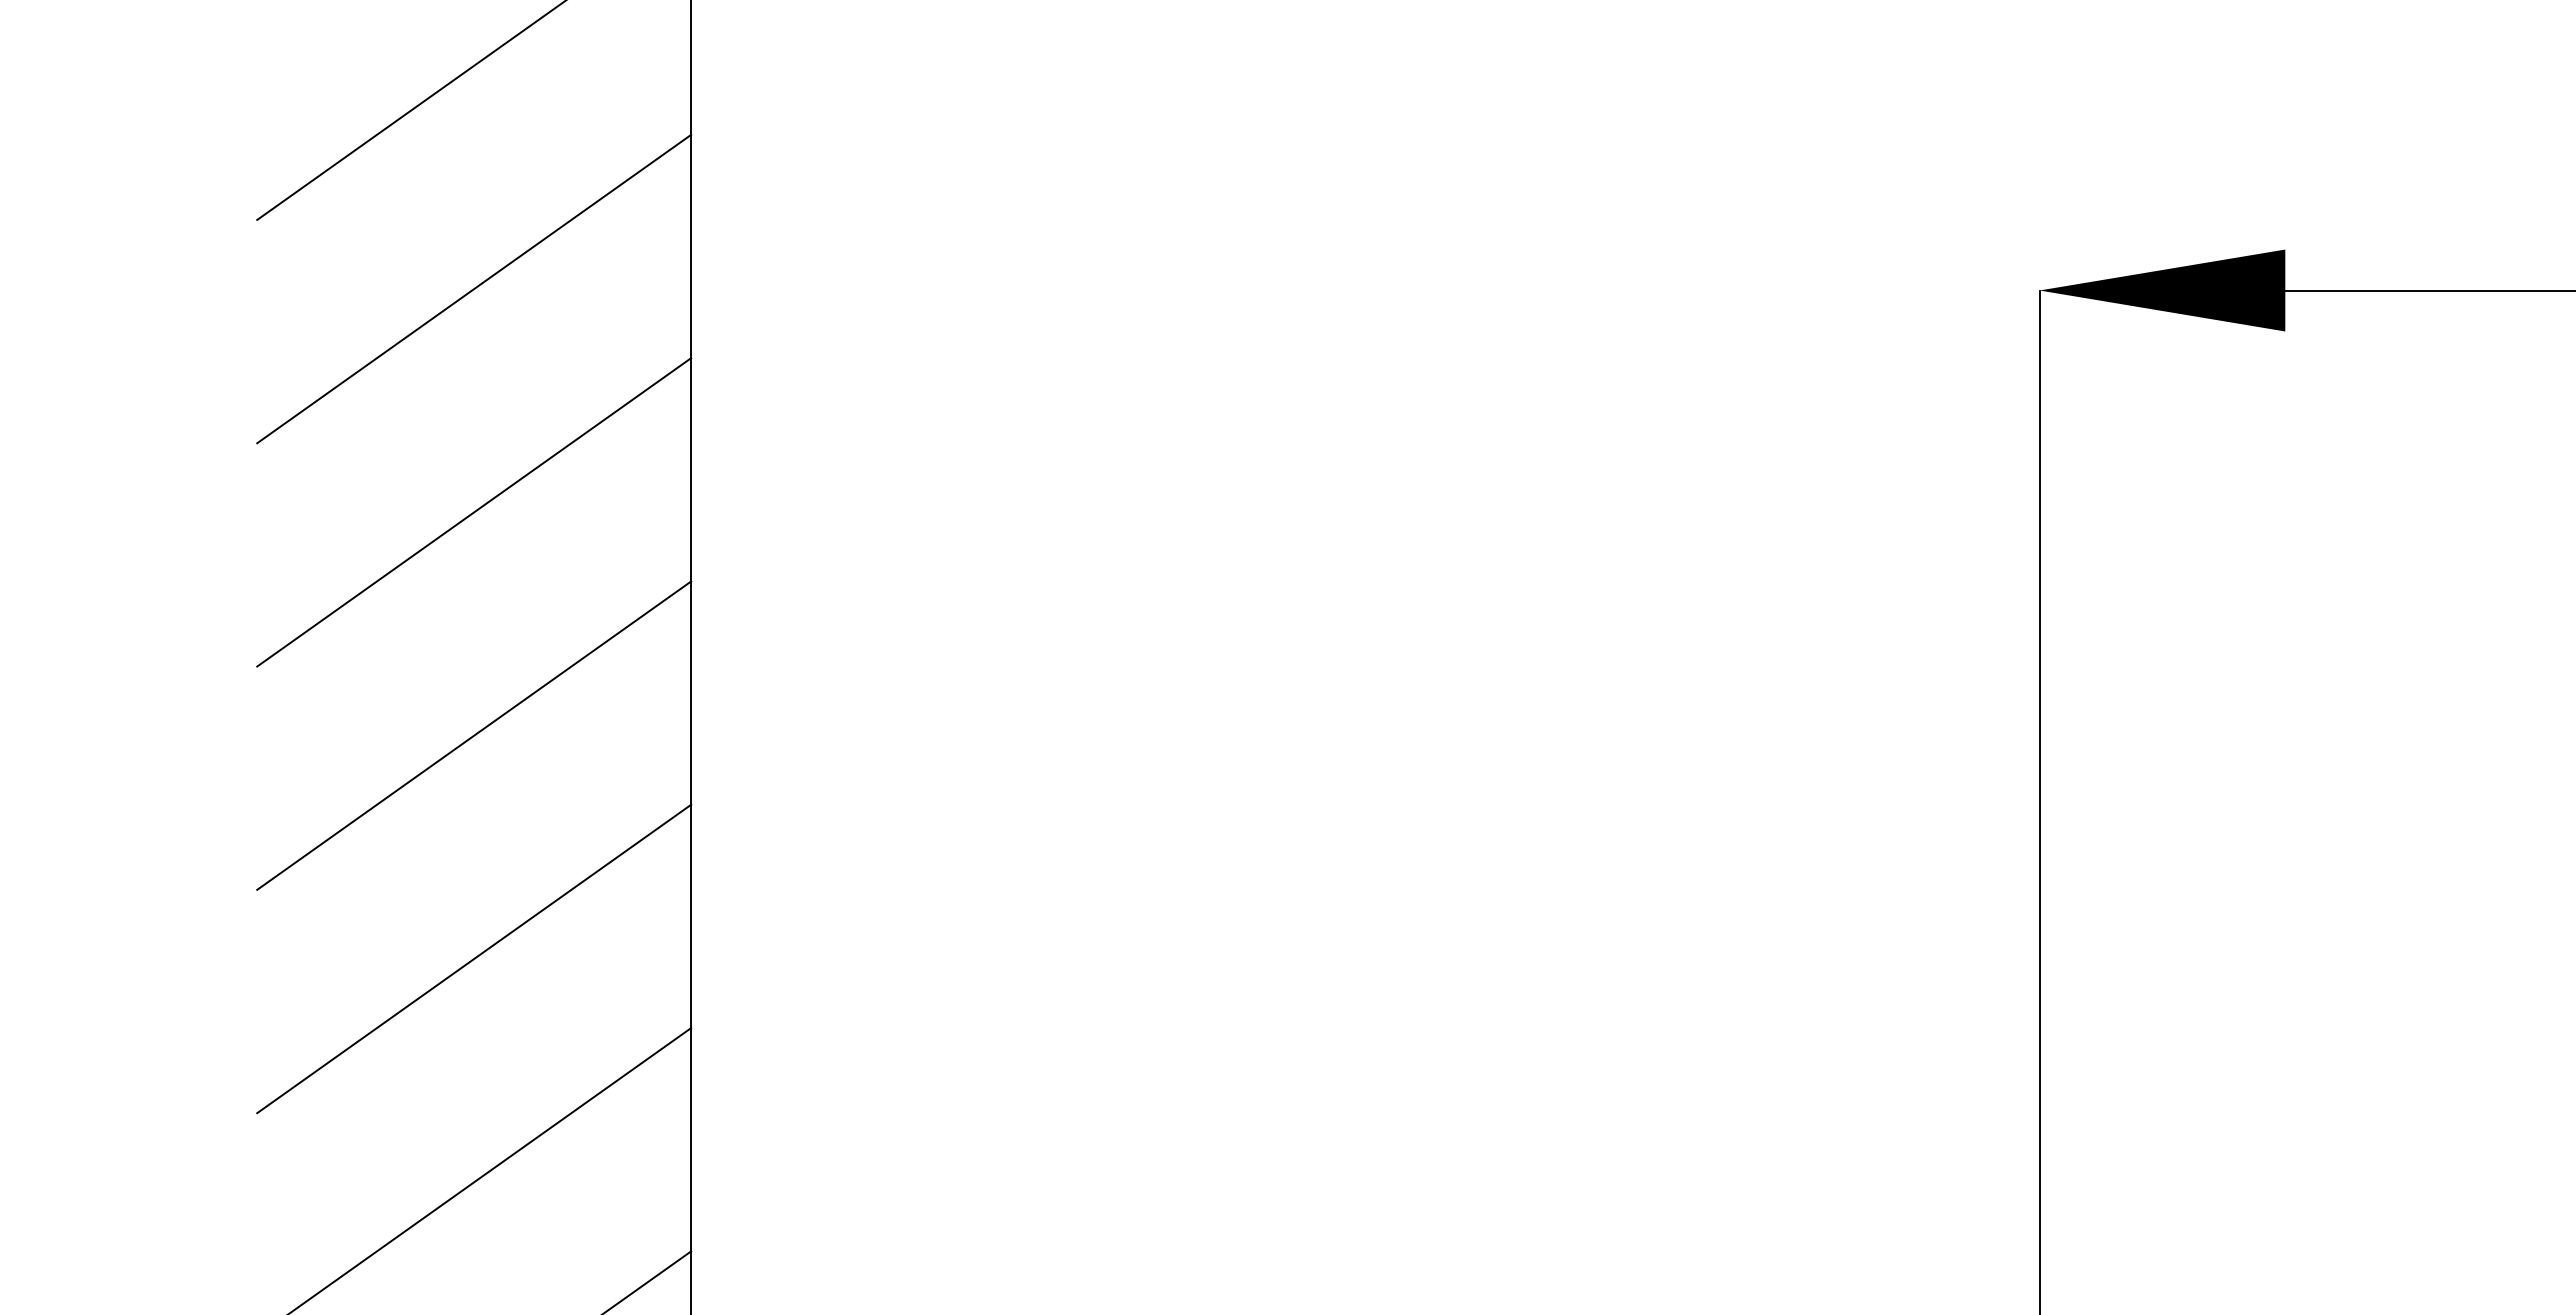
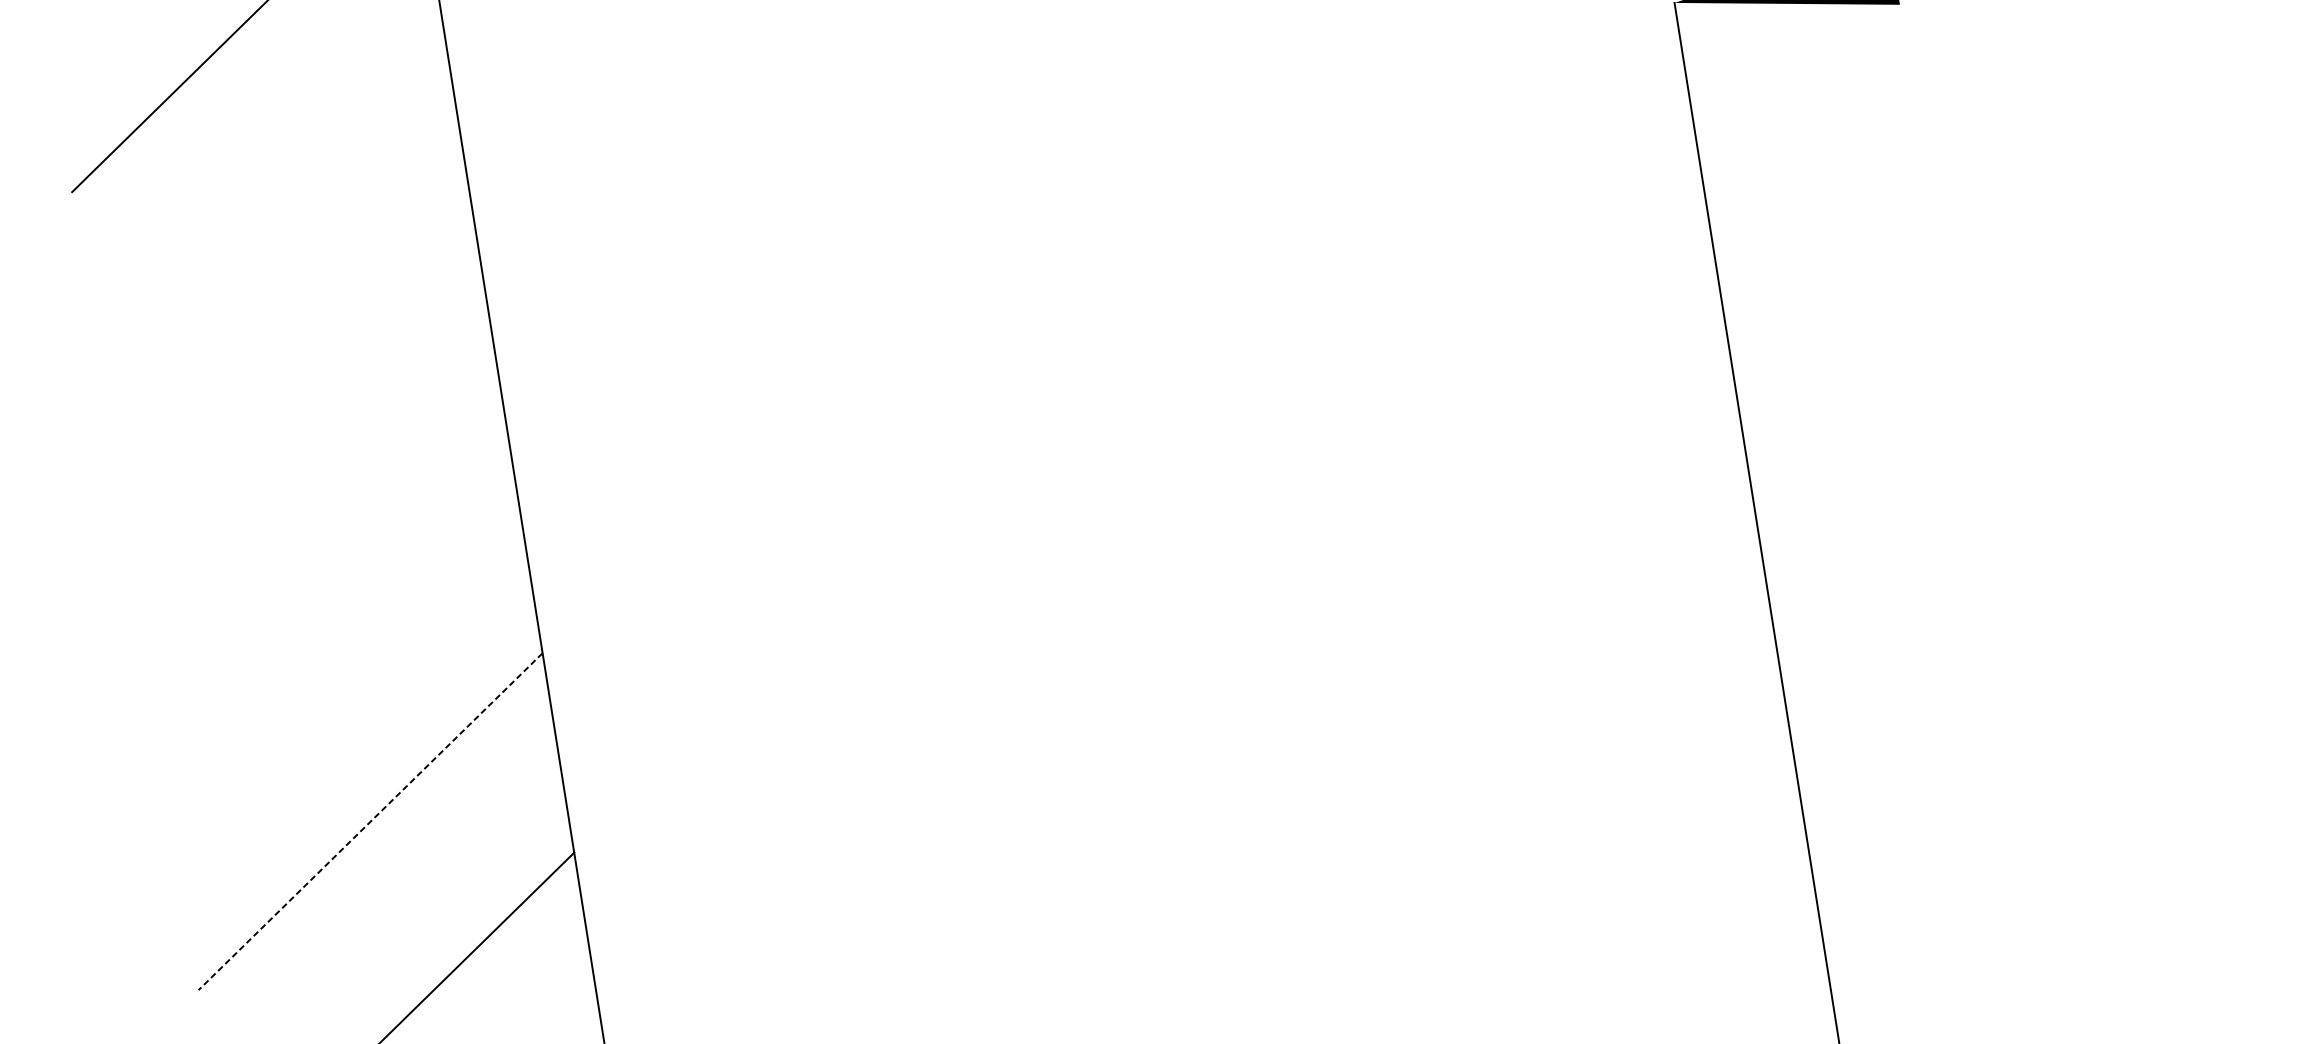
line: (474, 288) -> (275, 222), removed
line: (474, 512) -> (307, 422), removed
line: (474, 735) -> (339, 622), removed
line: (473, 959) -> (370, 822), solid -> dashed

